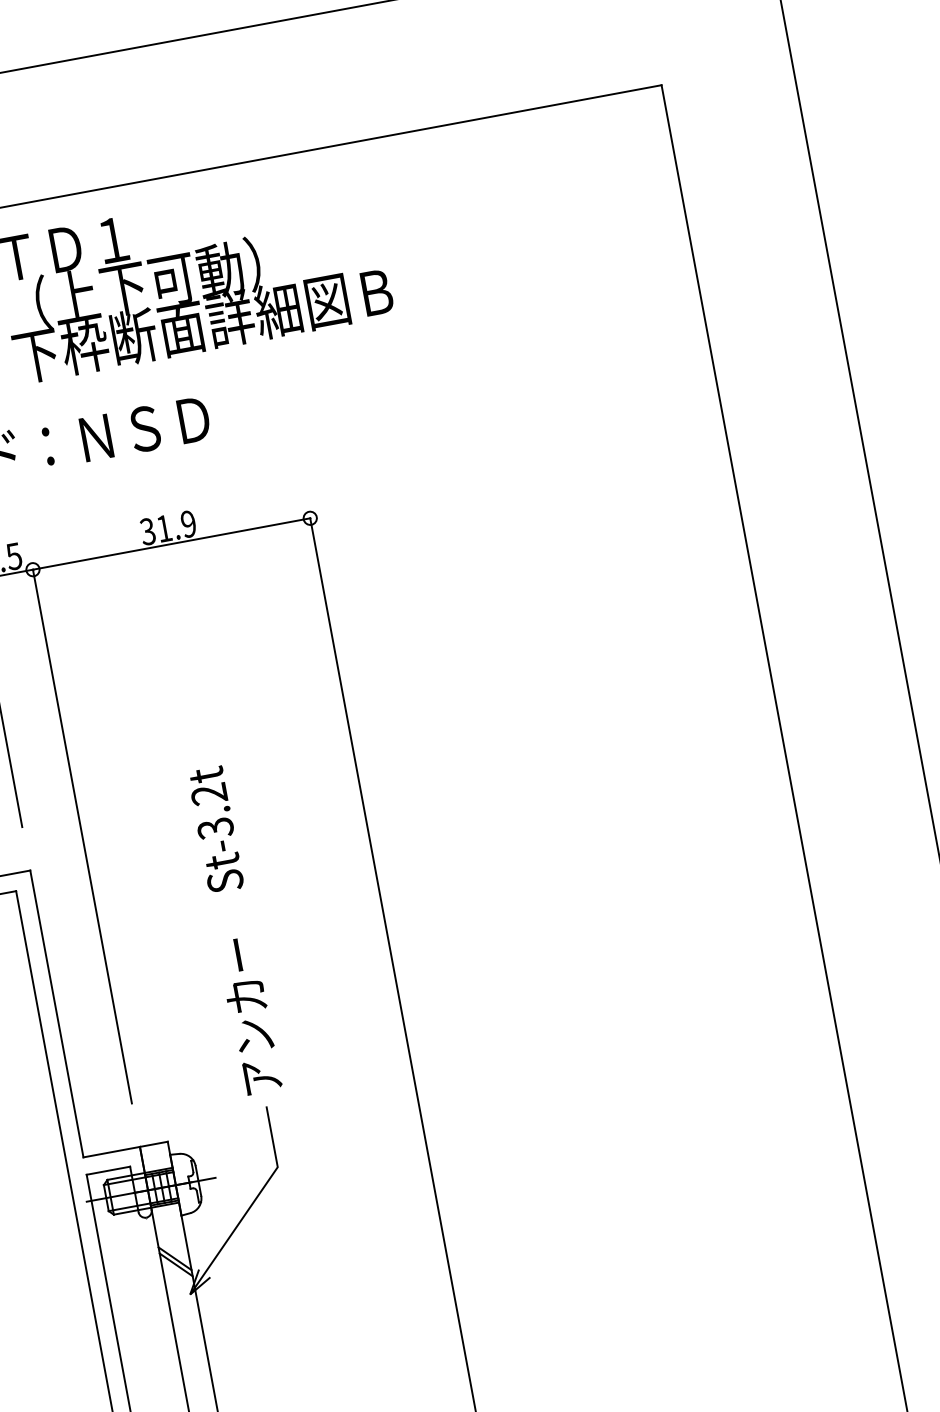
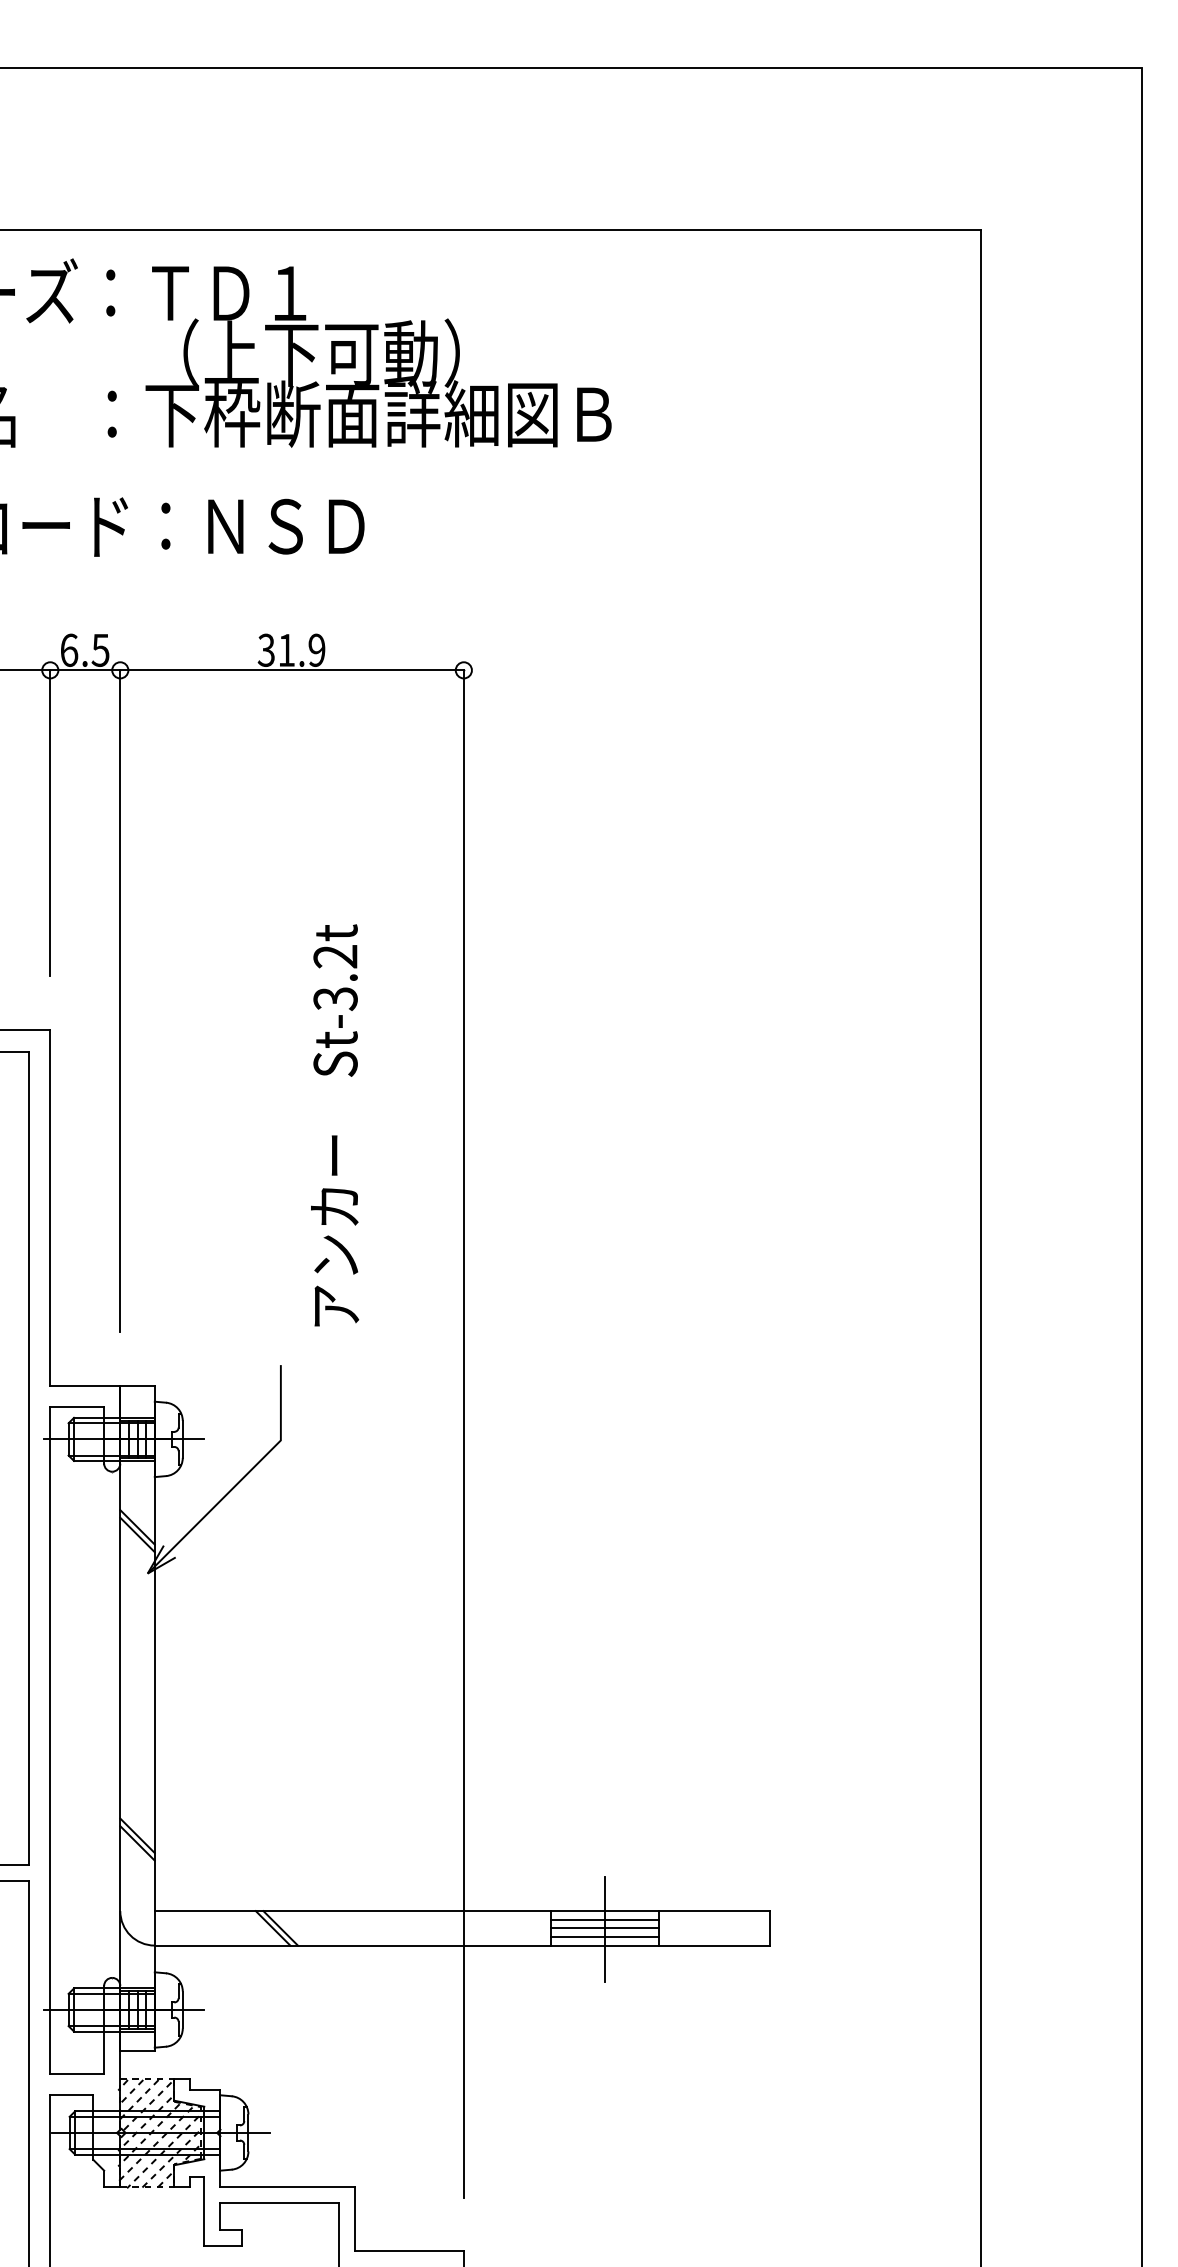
text: (234, 930) -> (335, 1125), moved

